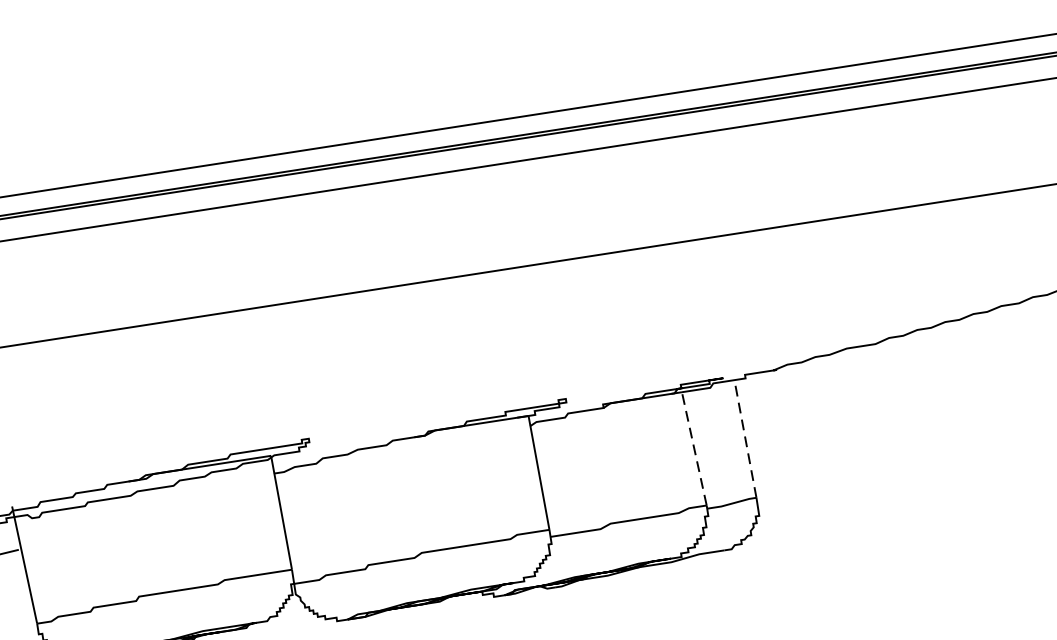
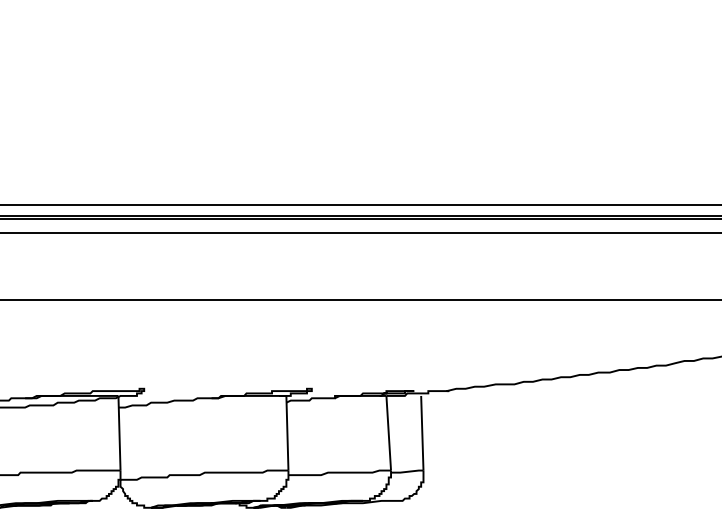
line: (745, 439) -> (422, 432), dashed -> solid
line: (693, 447) -> (388, 432), dashed -> solid

